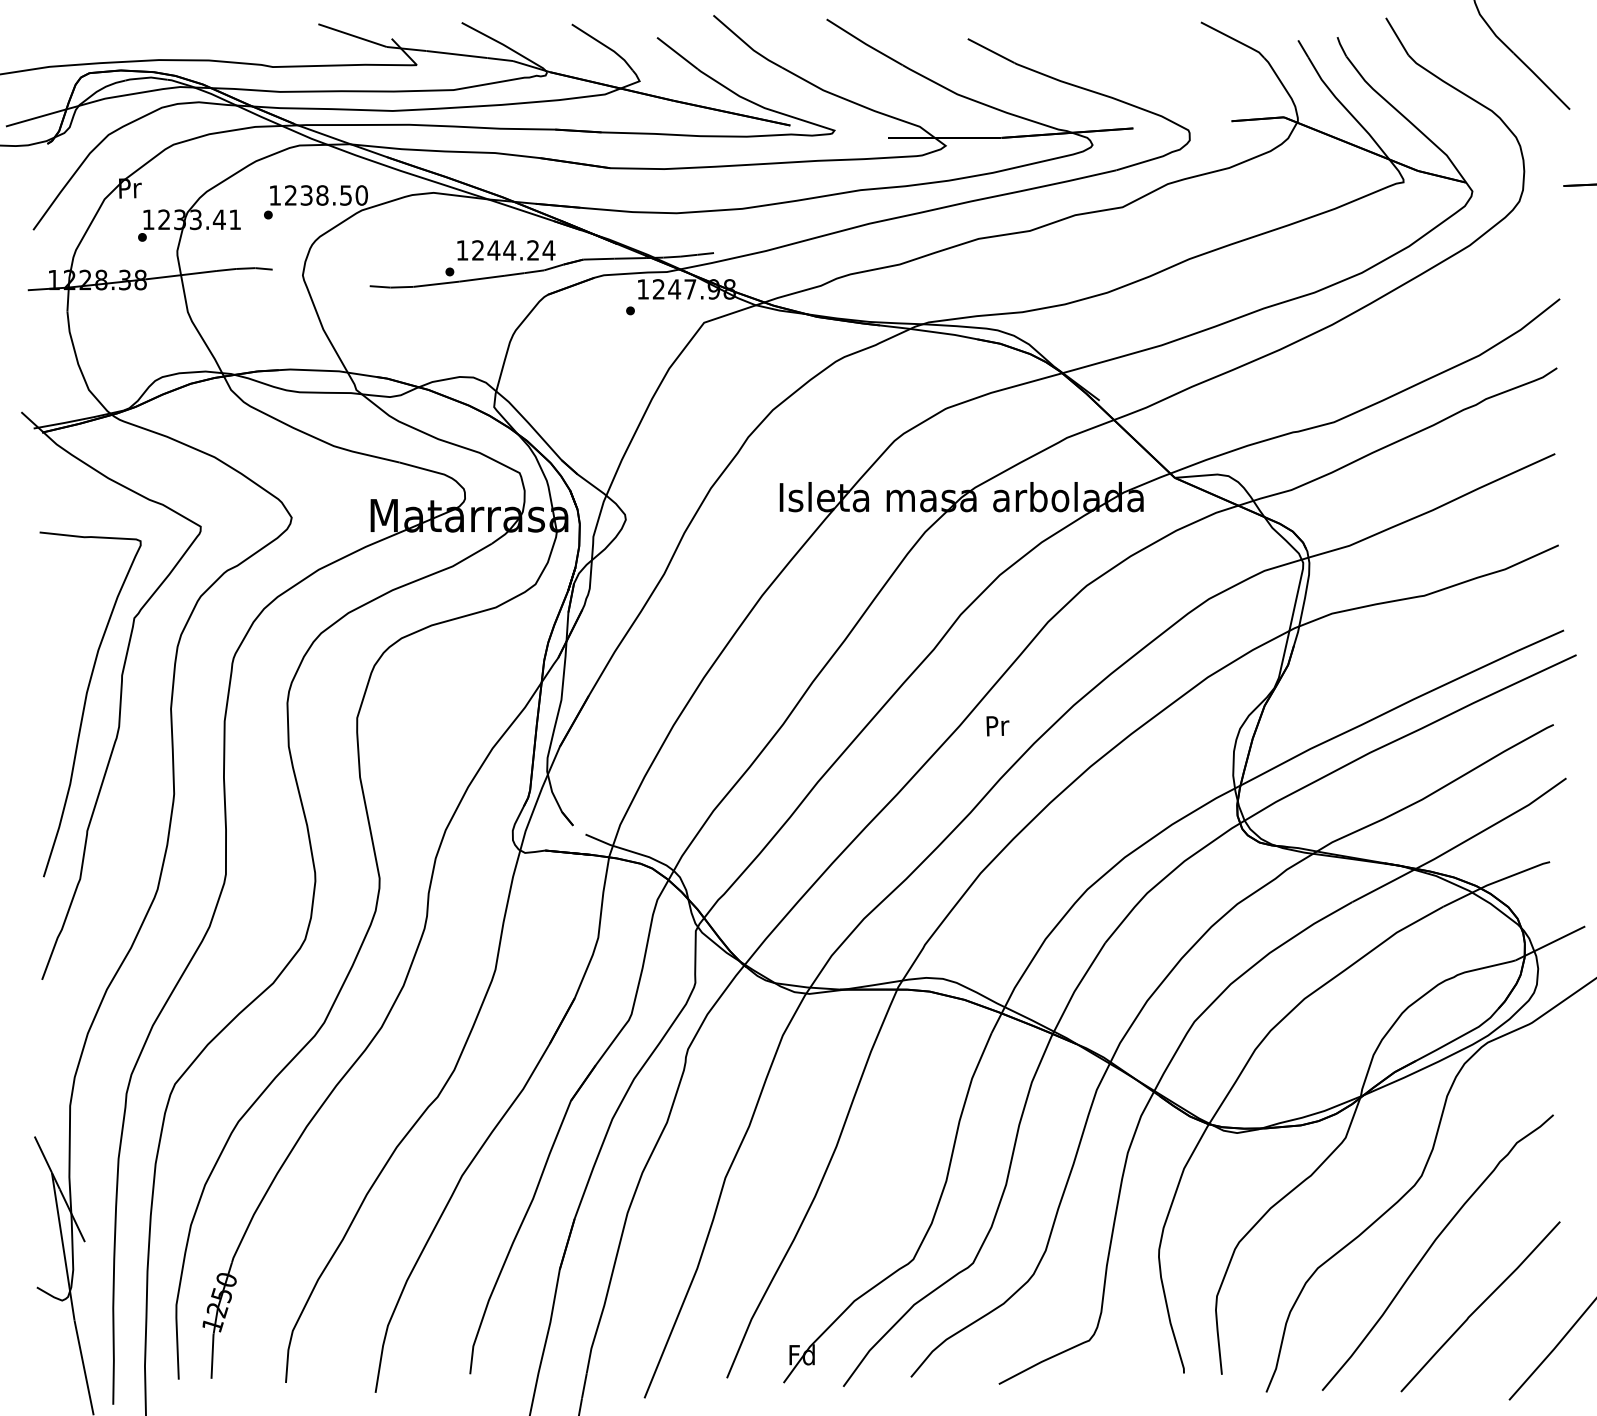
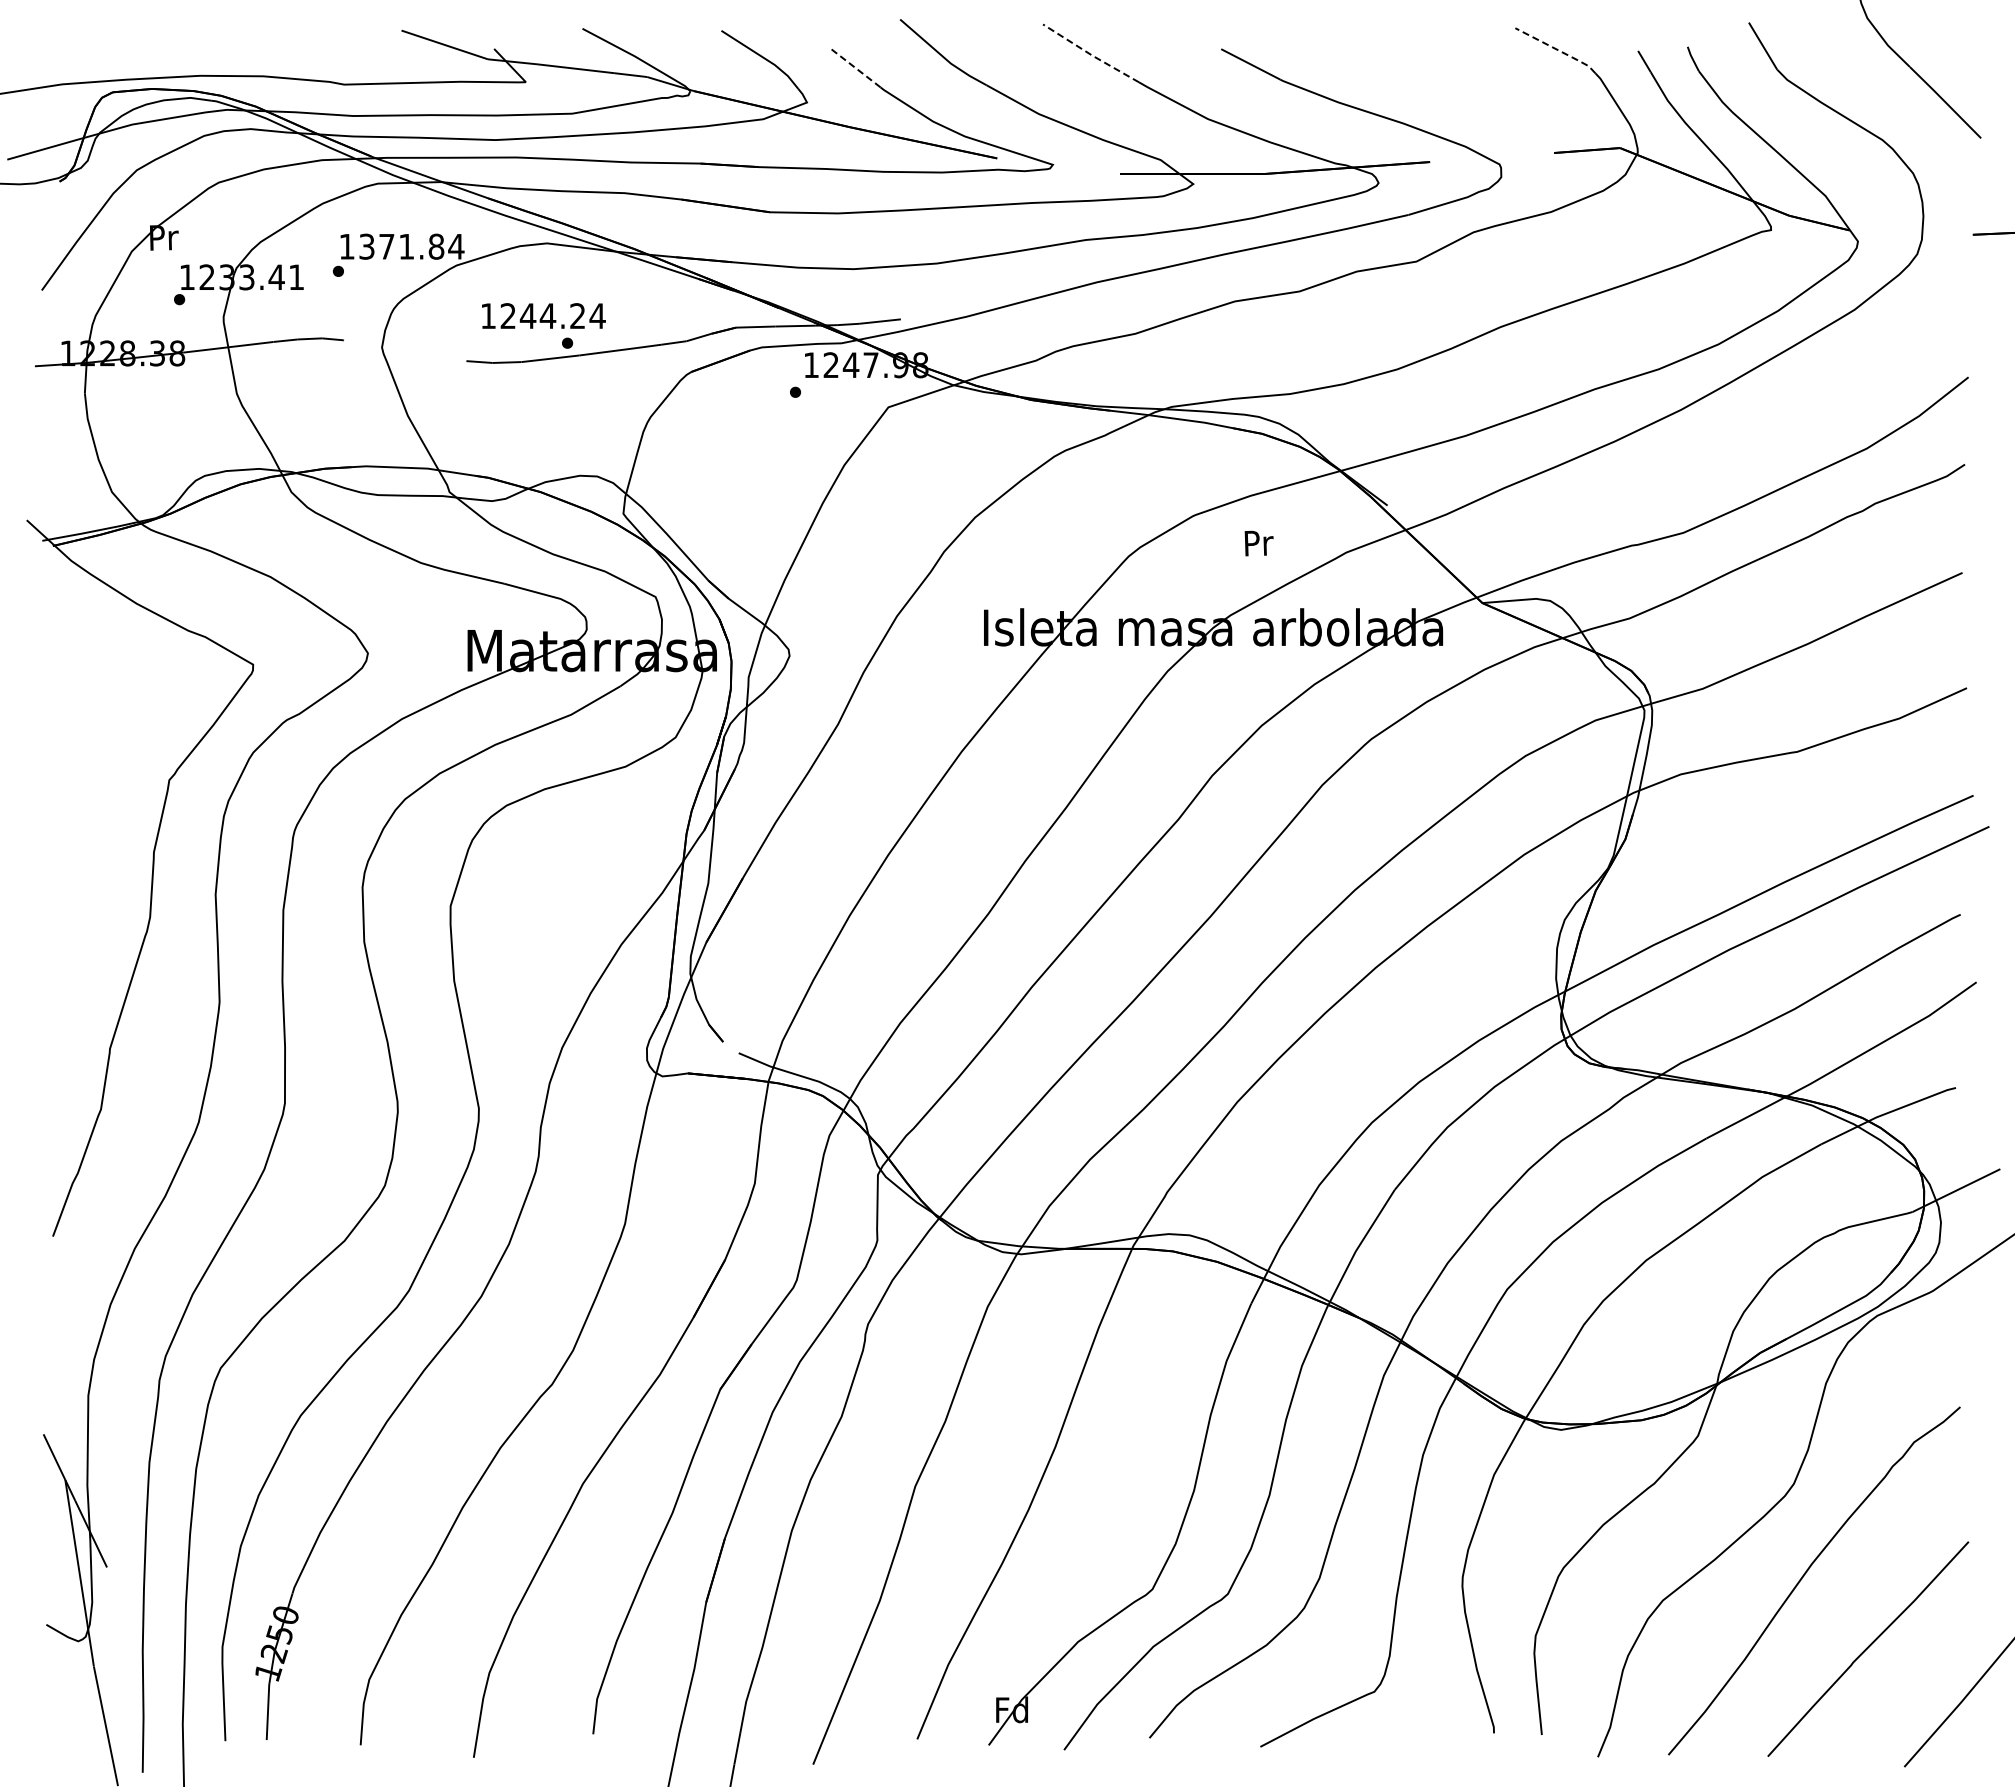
line: (1234, 39) -> (1557, 49), solid -> dashed
line: (865, 43) -> (1091, 54), solid -> dashed
line: (677, 53) -> (854, 67), solid -> dashed
text: (326, 195) -> (411, 246), 1238.50 -> 1371.84
text: (506, 249) -> (543, 315), moved
curve: (86, 702) -> (108, 886), removed
text: (997, 726) -> (1258, 543), moved

